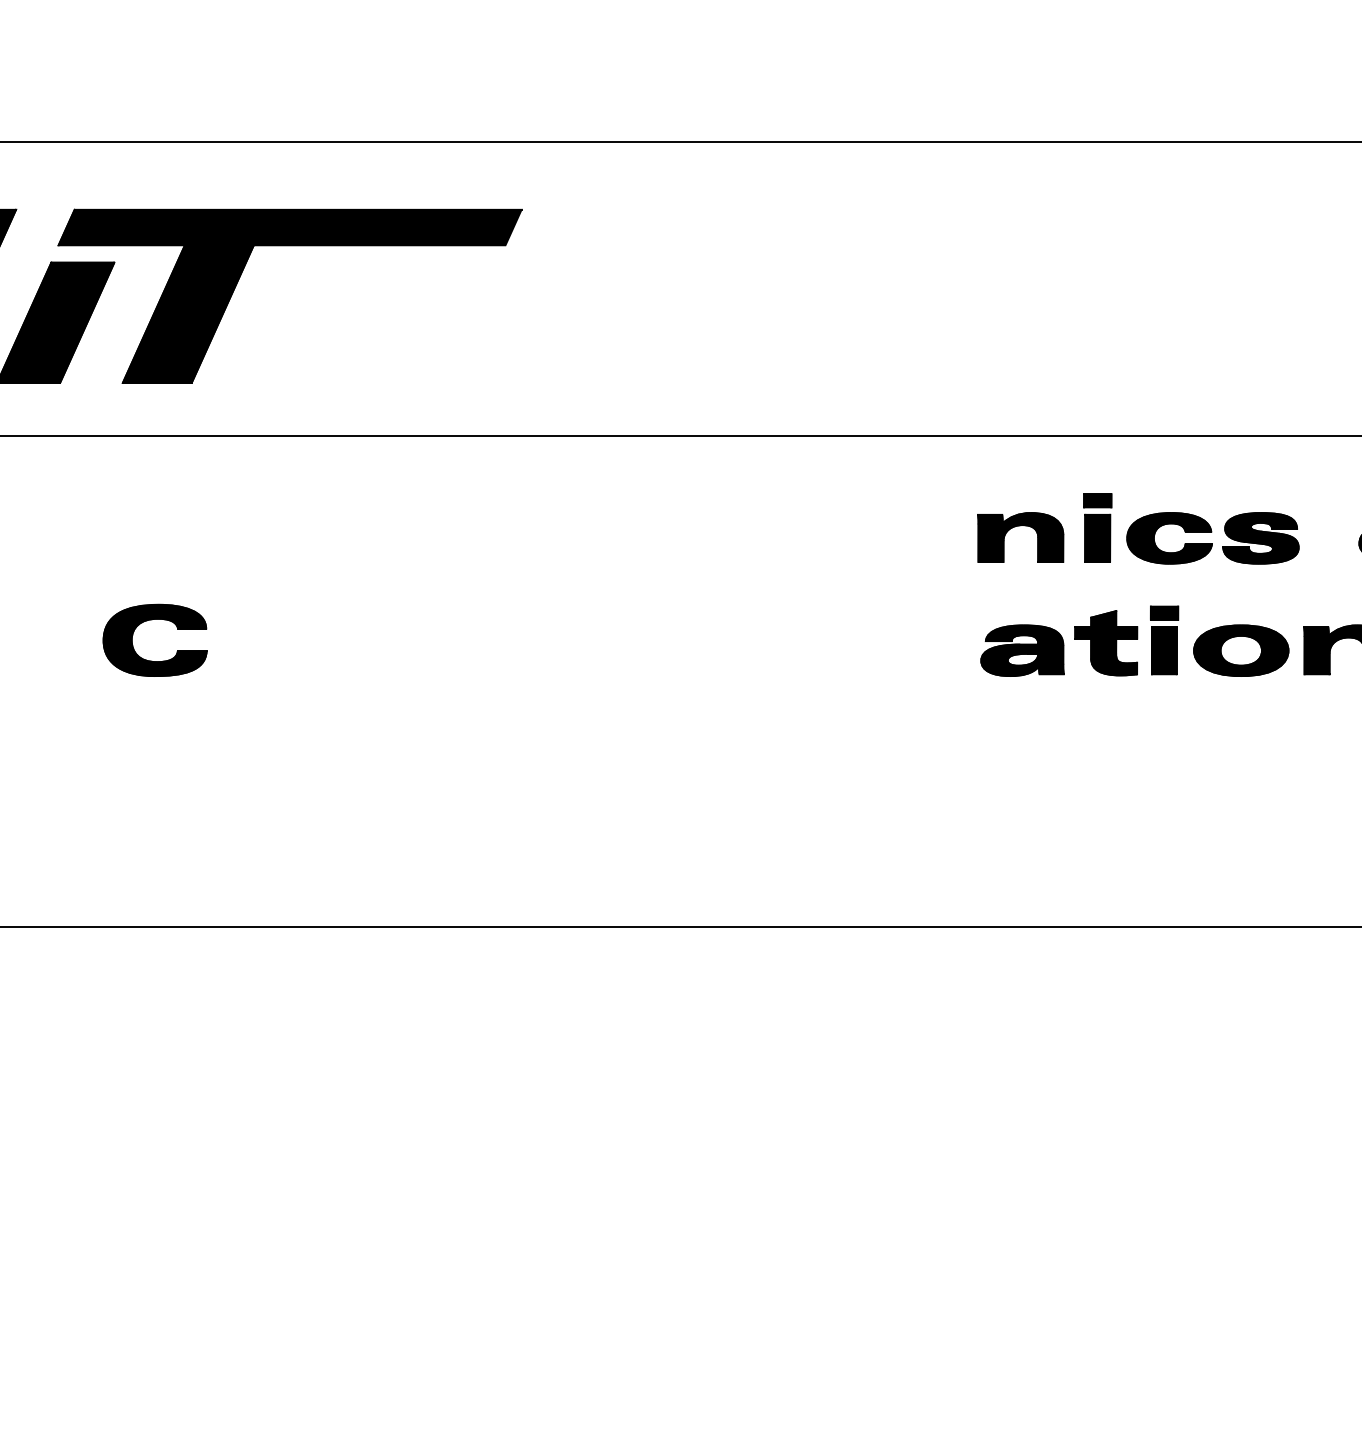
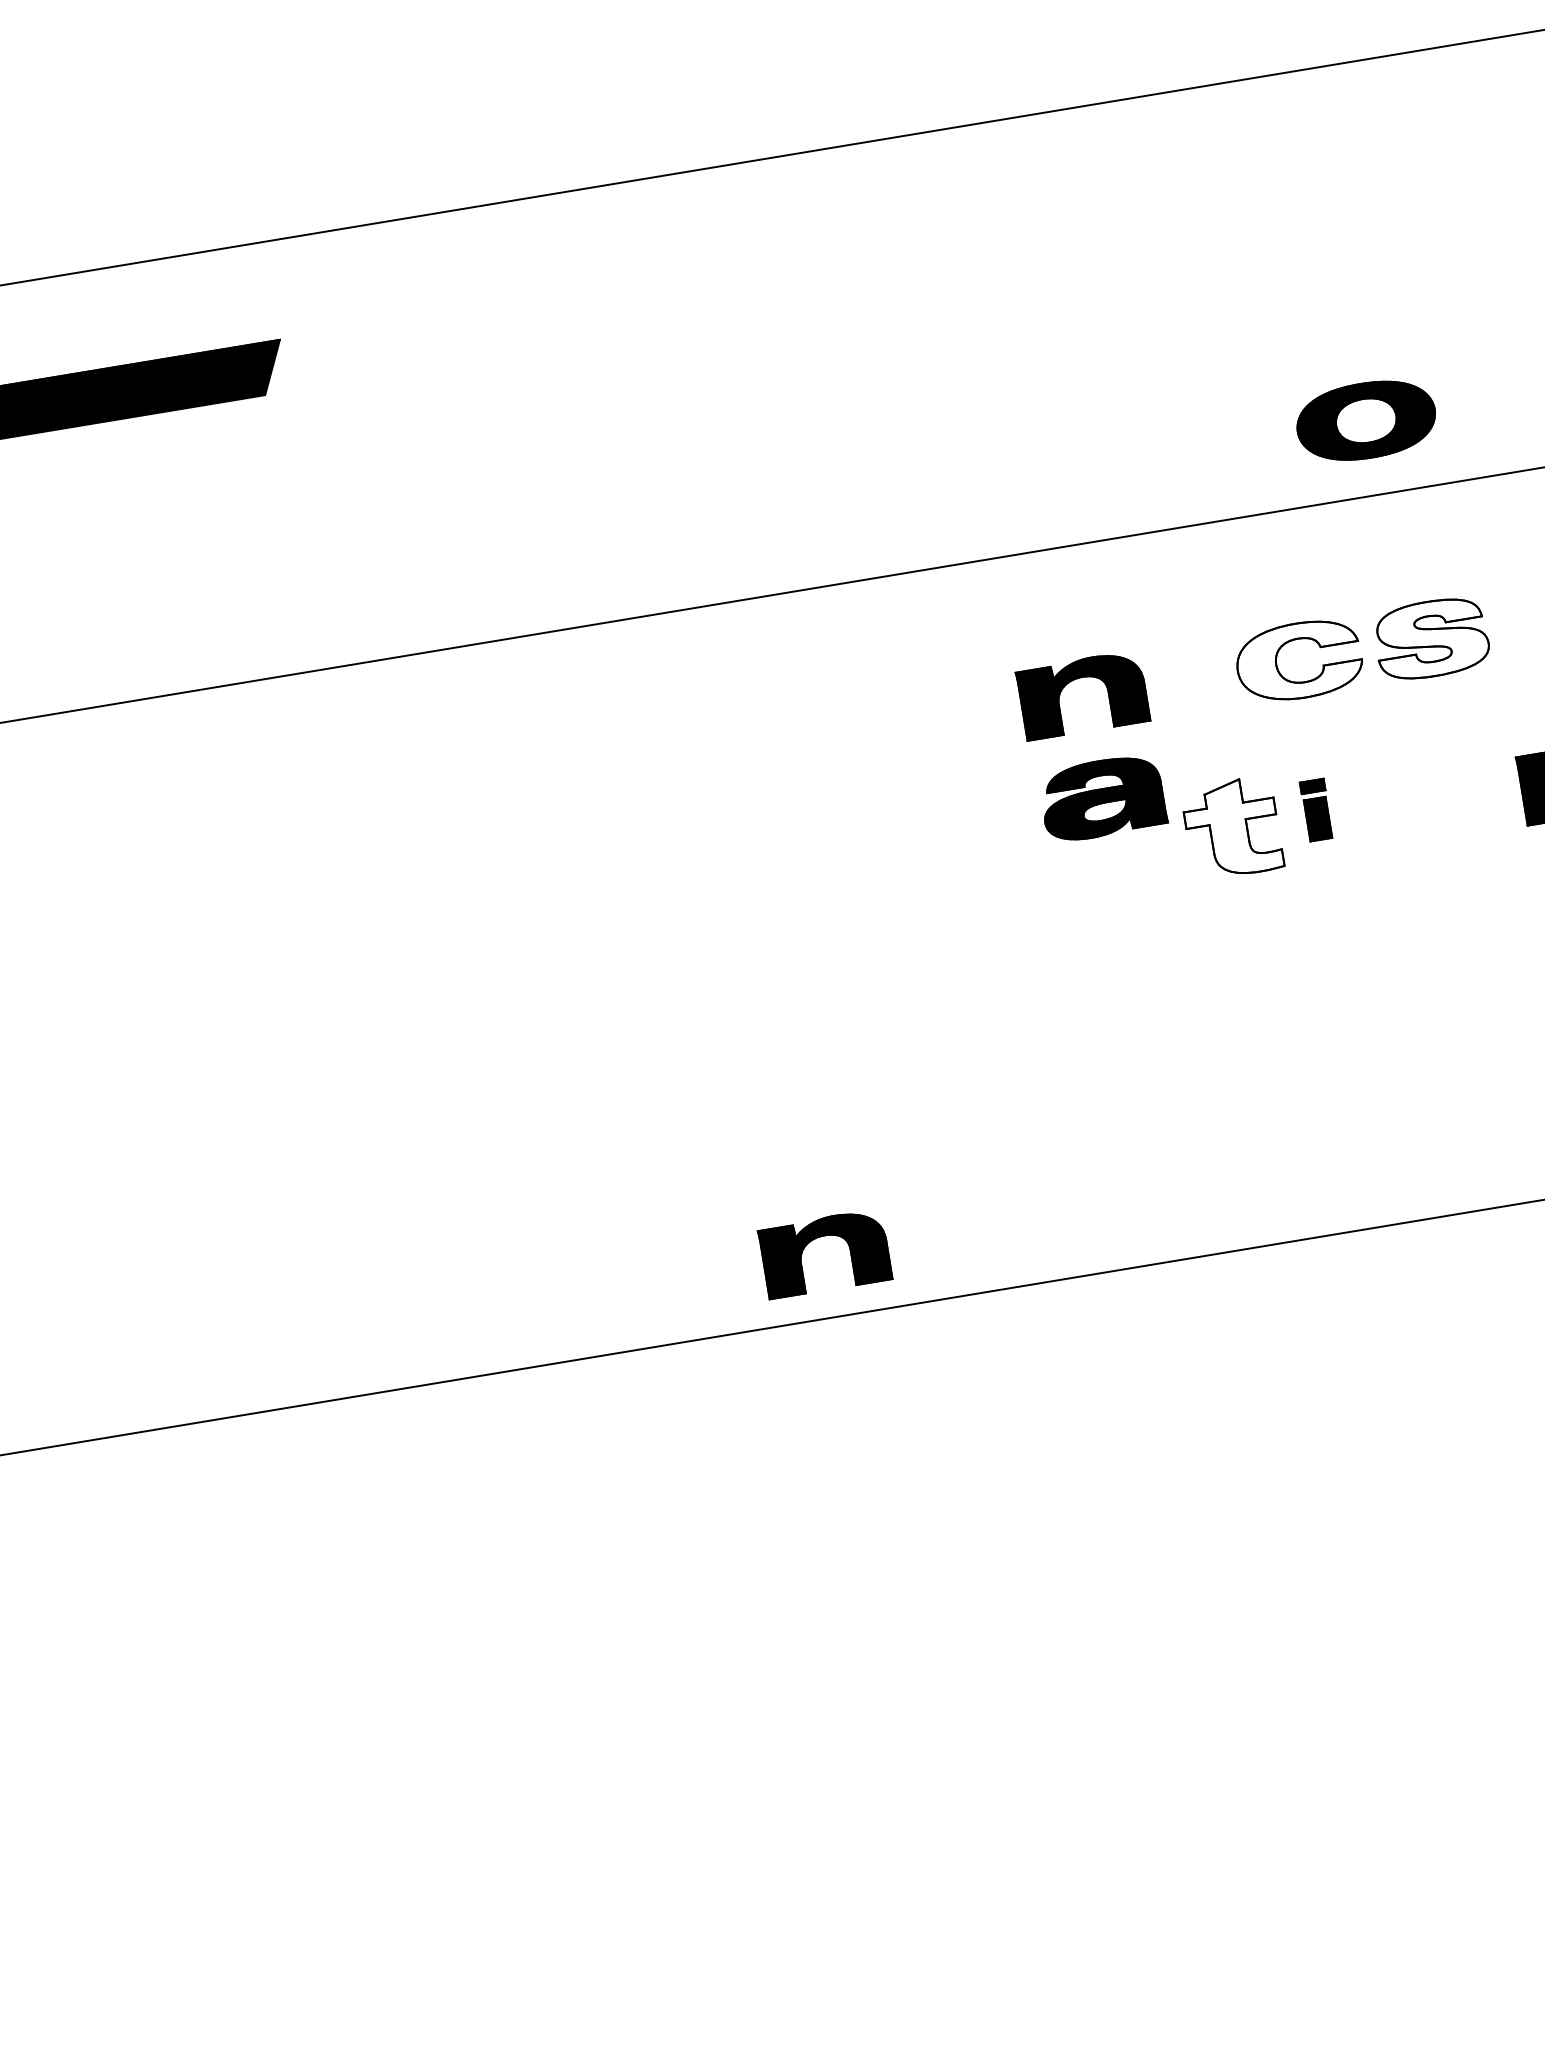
part: (1097, 527) -> (1191, 662), removed
fill: (1169, 538) -> (1299, 661), removed
fill: (1260, 538) -> (1431, 639), removed
part: (1164, 640) -> (1316, 810), size x0.6
fill: (1106, 643) -> (1232, 828), removed
part: (1022, 650) -> (1102, 797), moved
part: (1241, 650) -> (1366, 420), moved
part: (785, 872) -> (822, 1237), added

